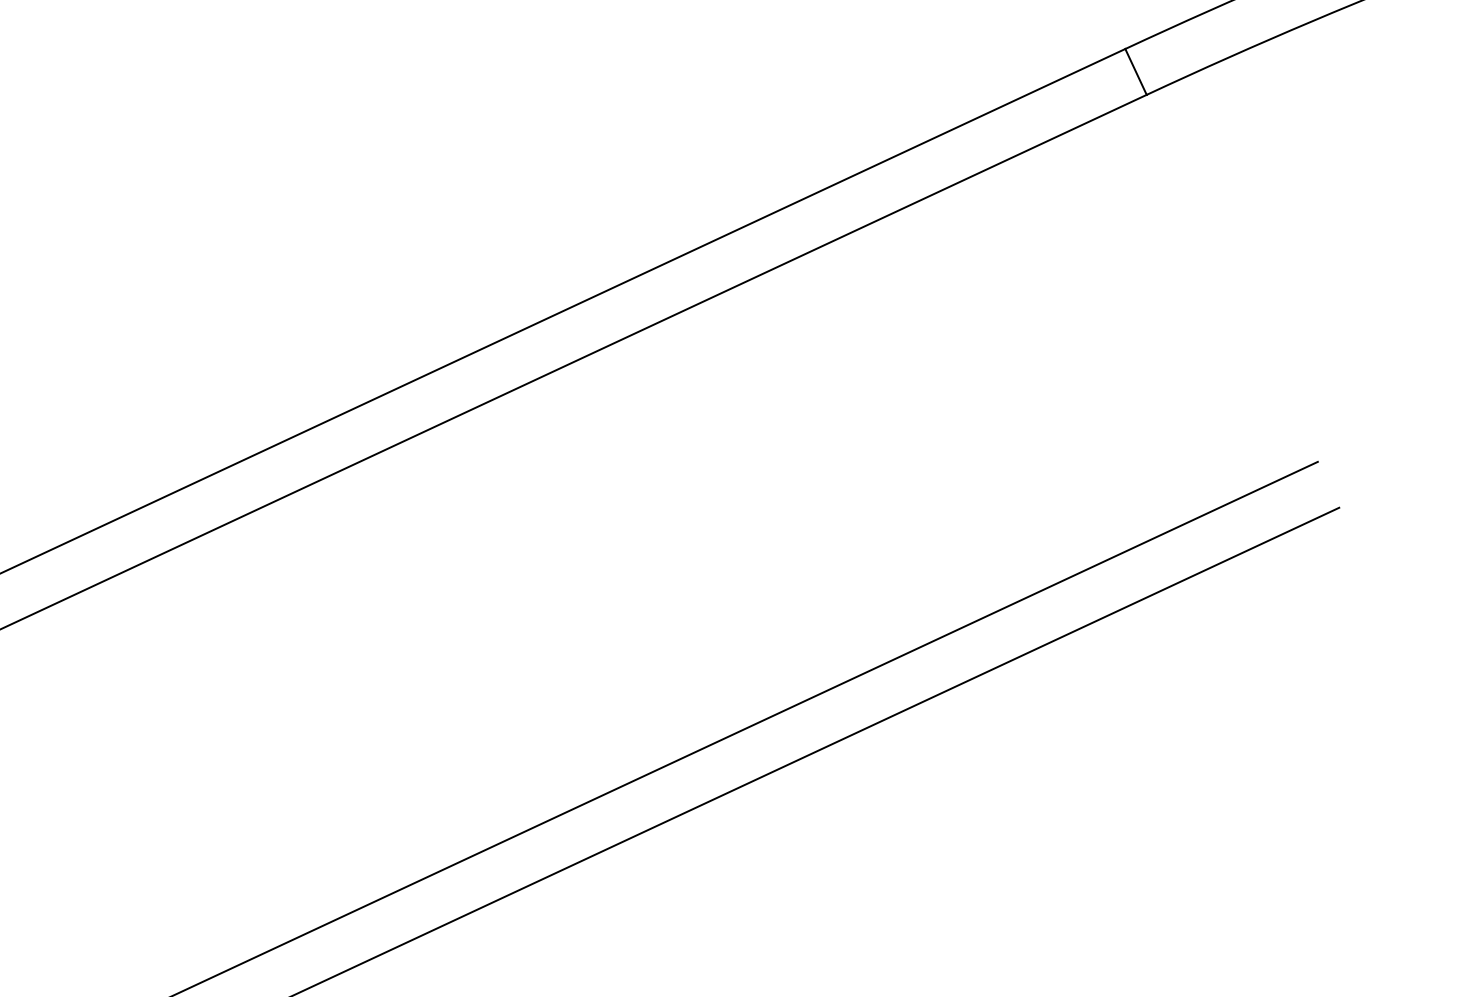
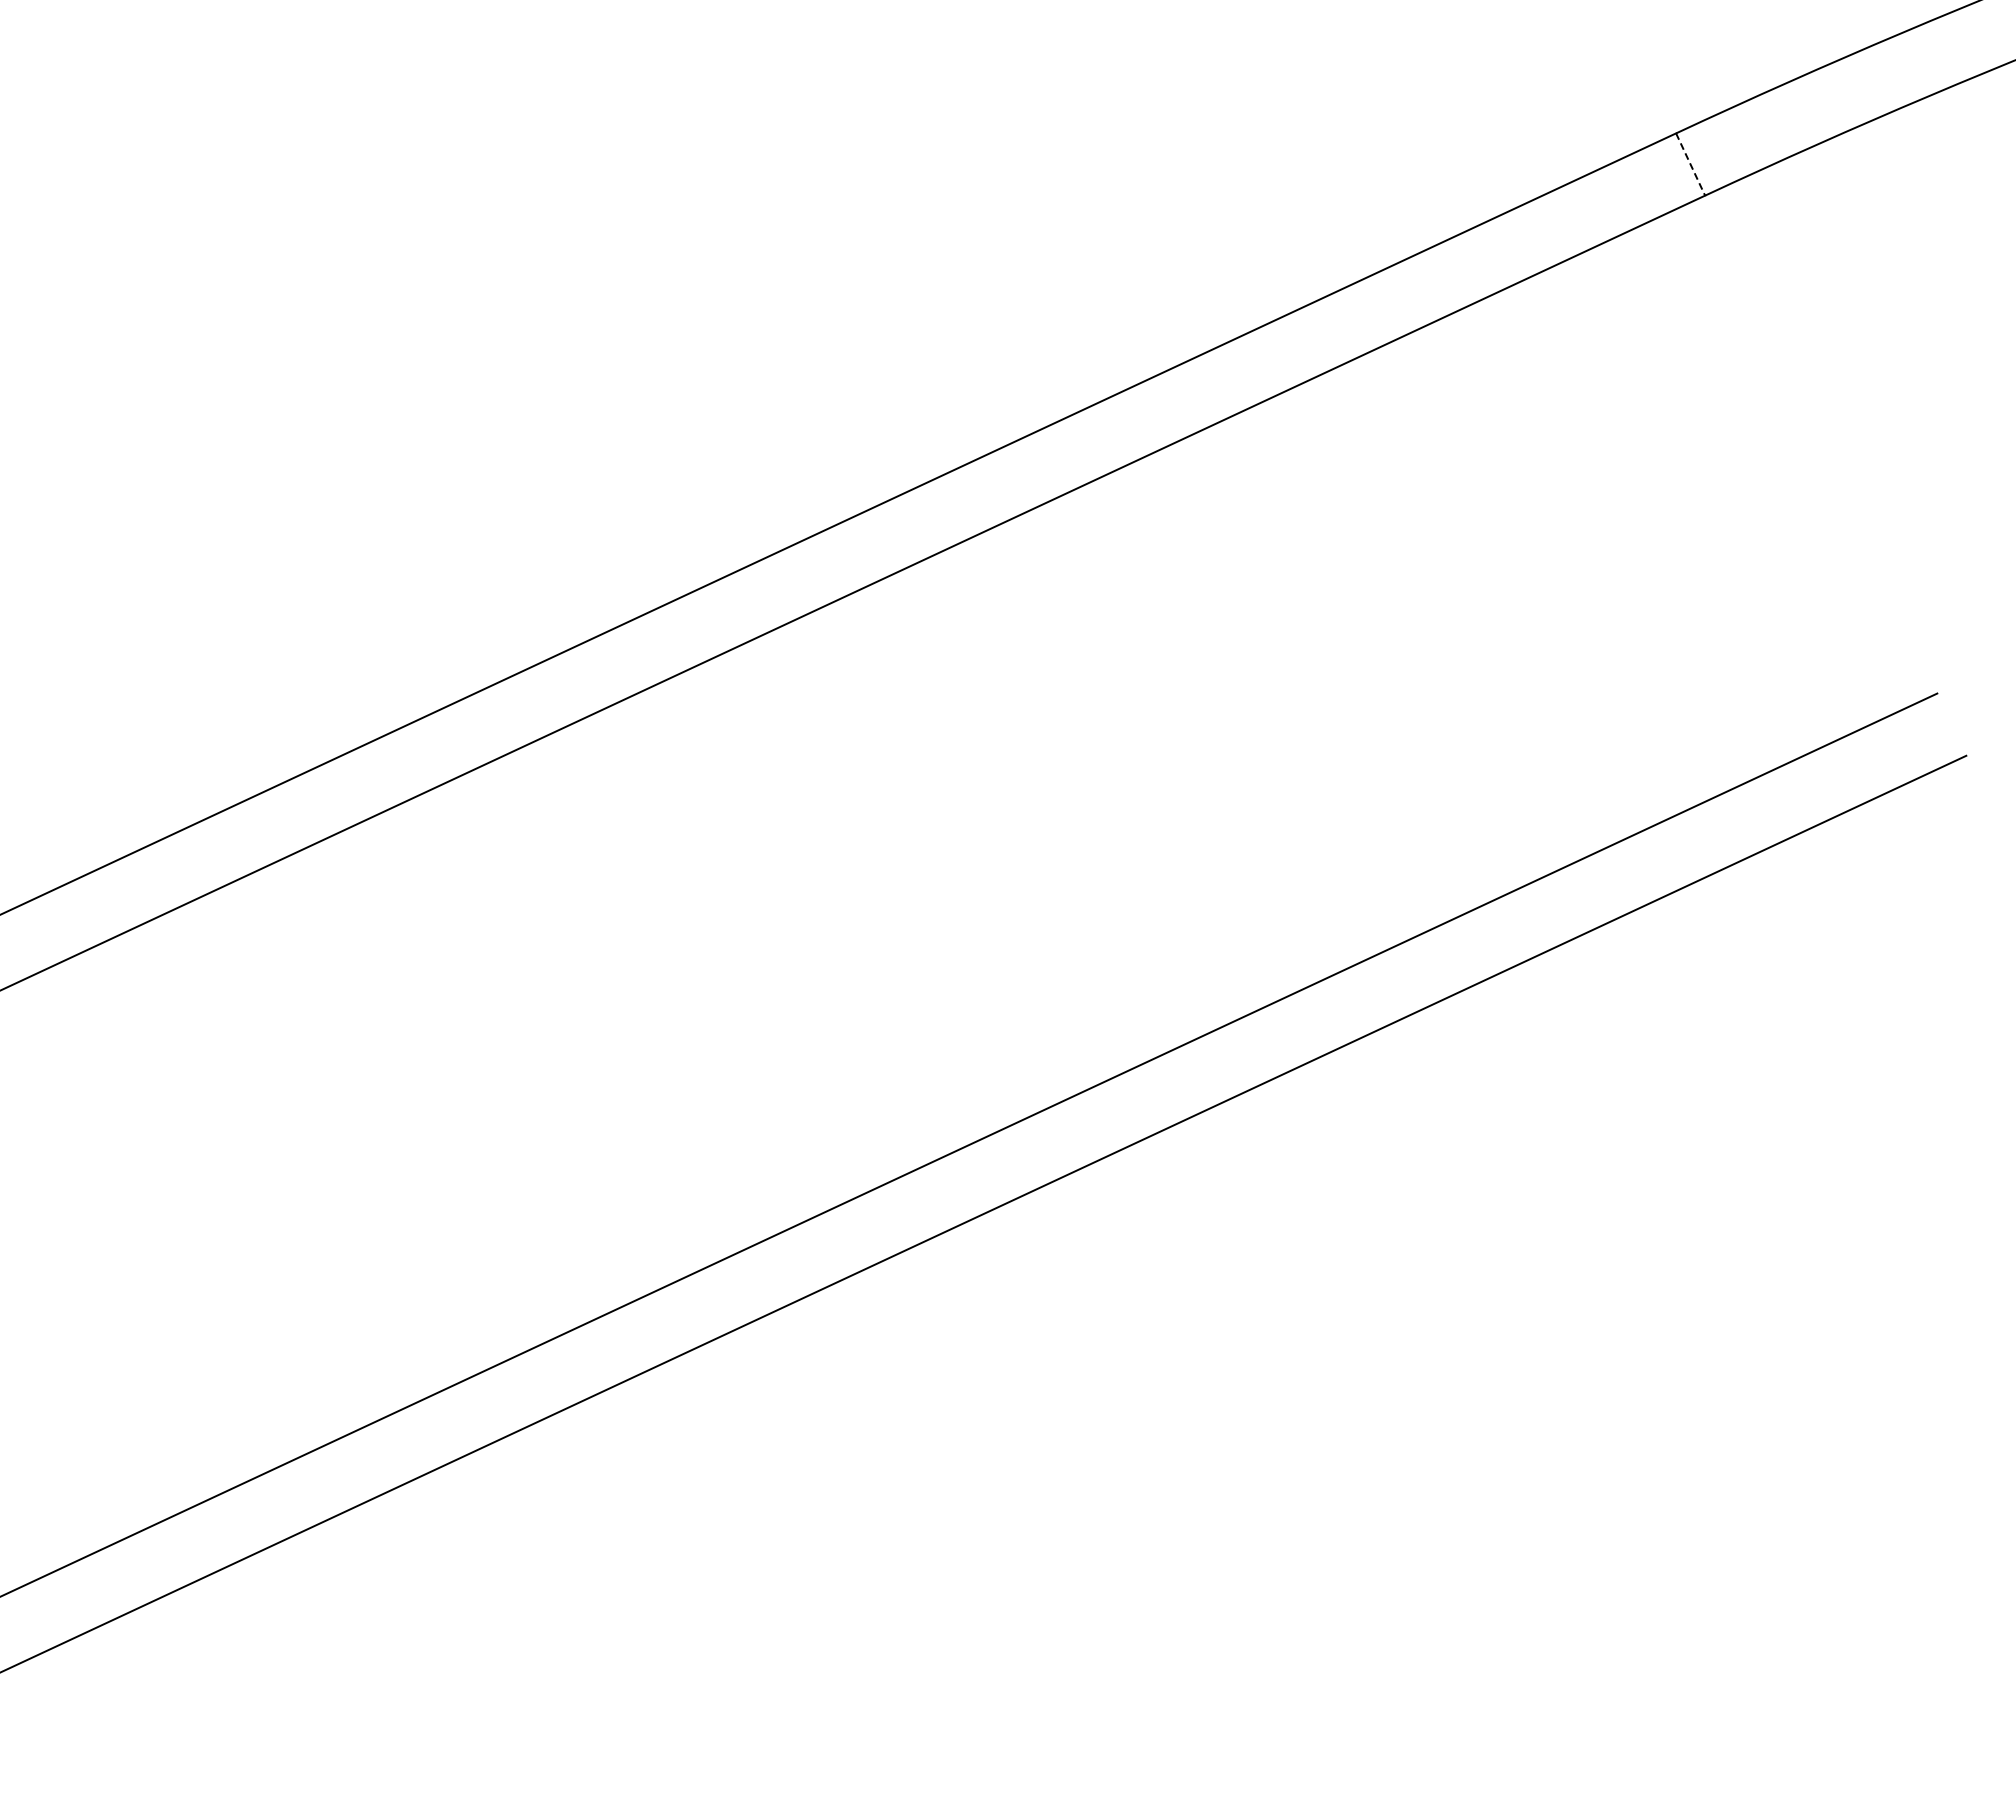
line: (1135, 71) -> (1690, 164), solid -> dashed

